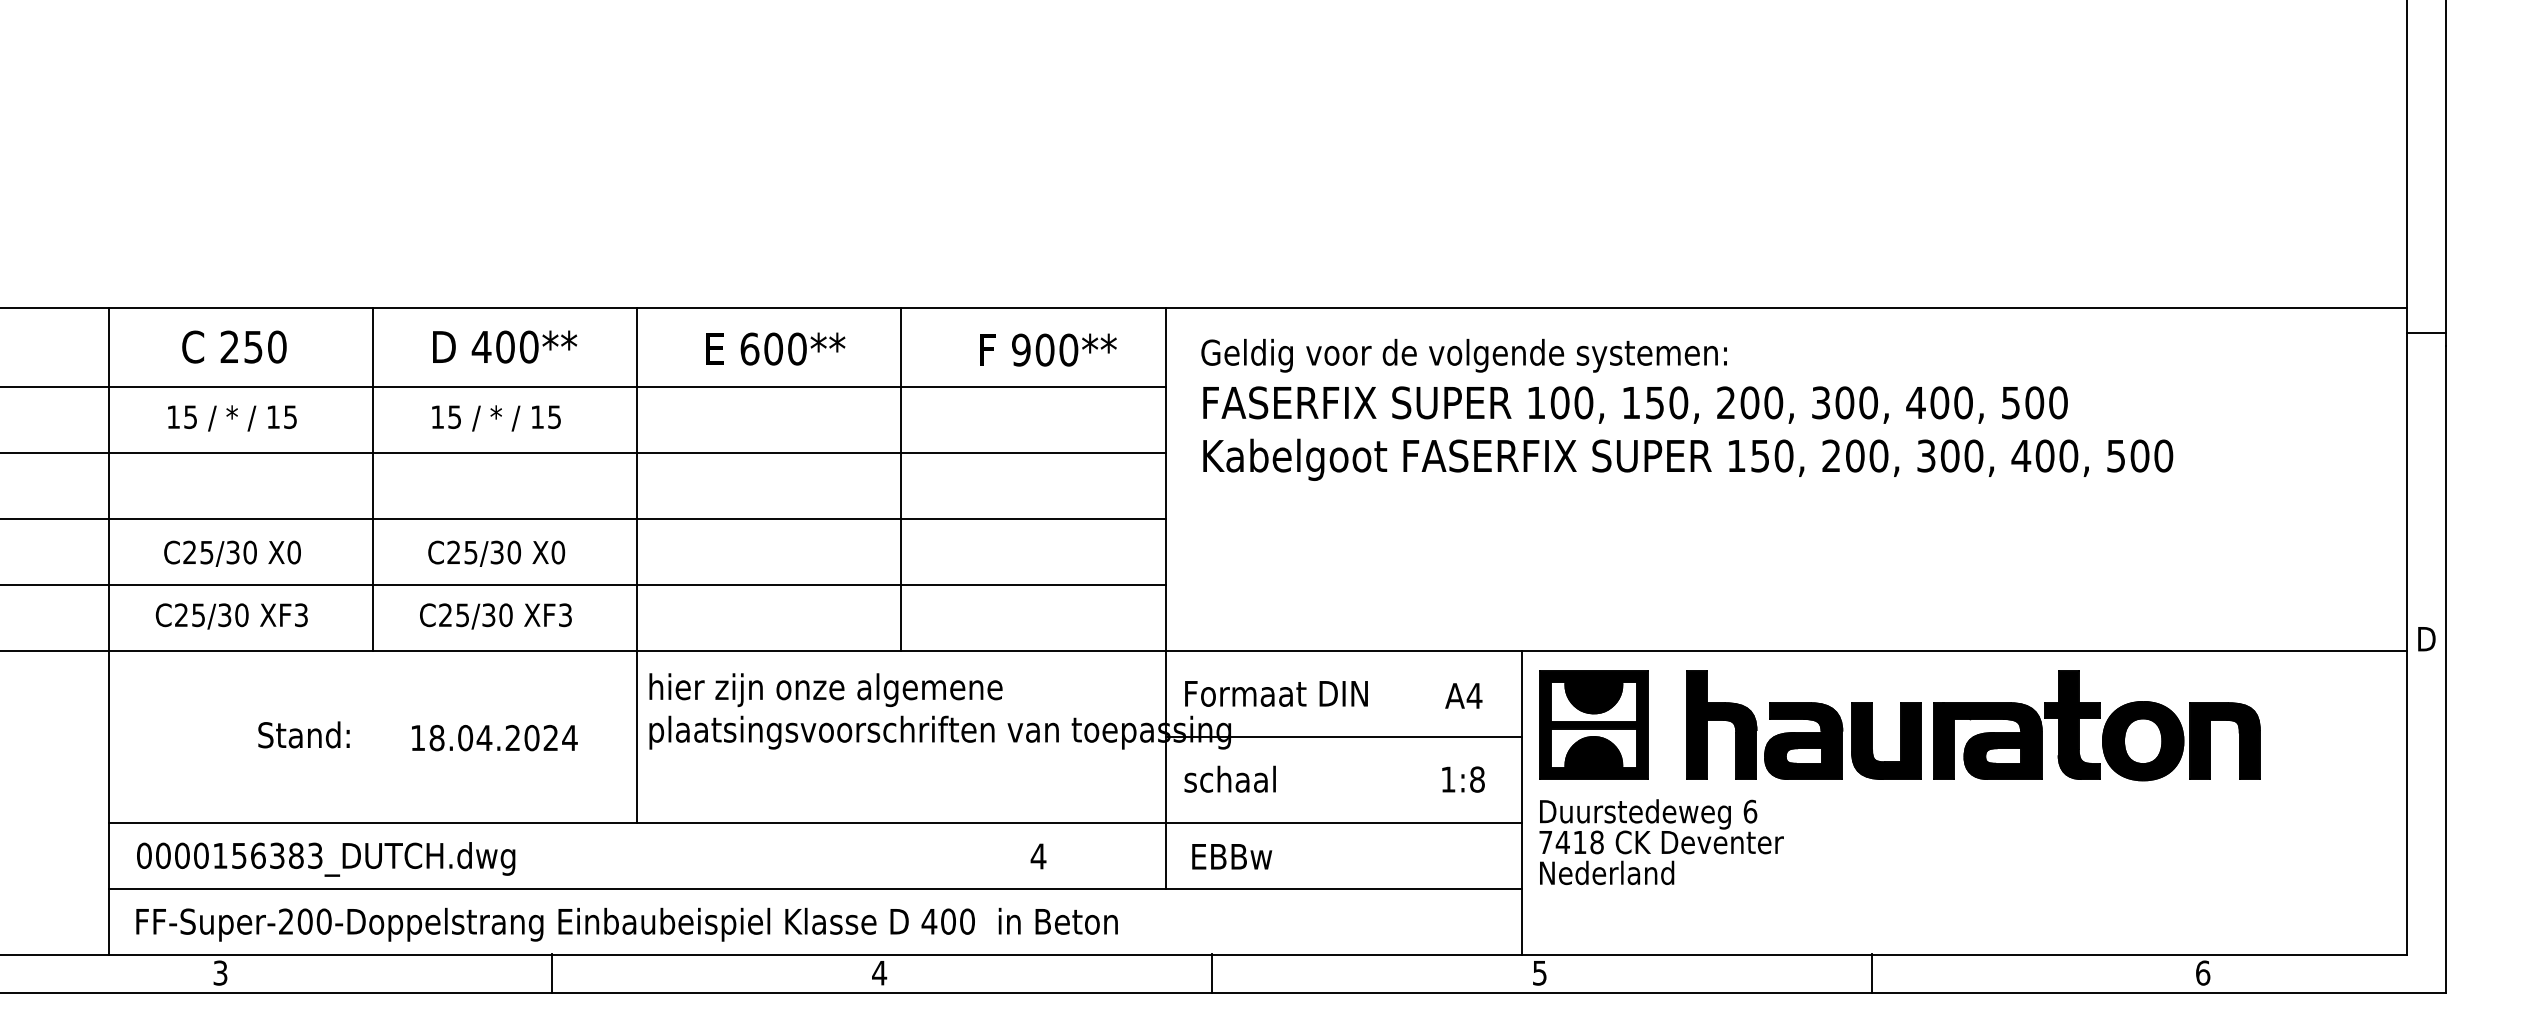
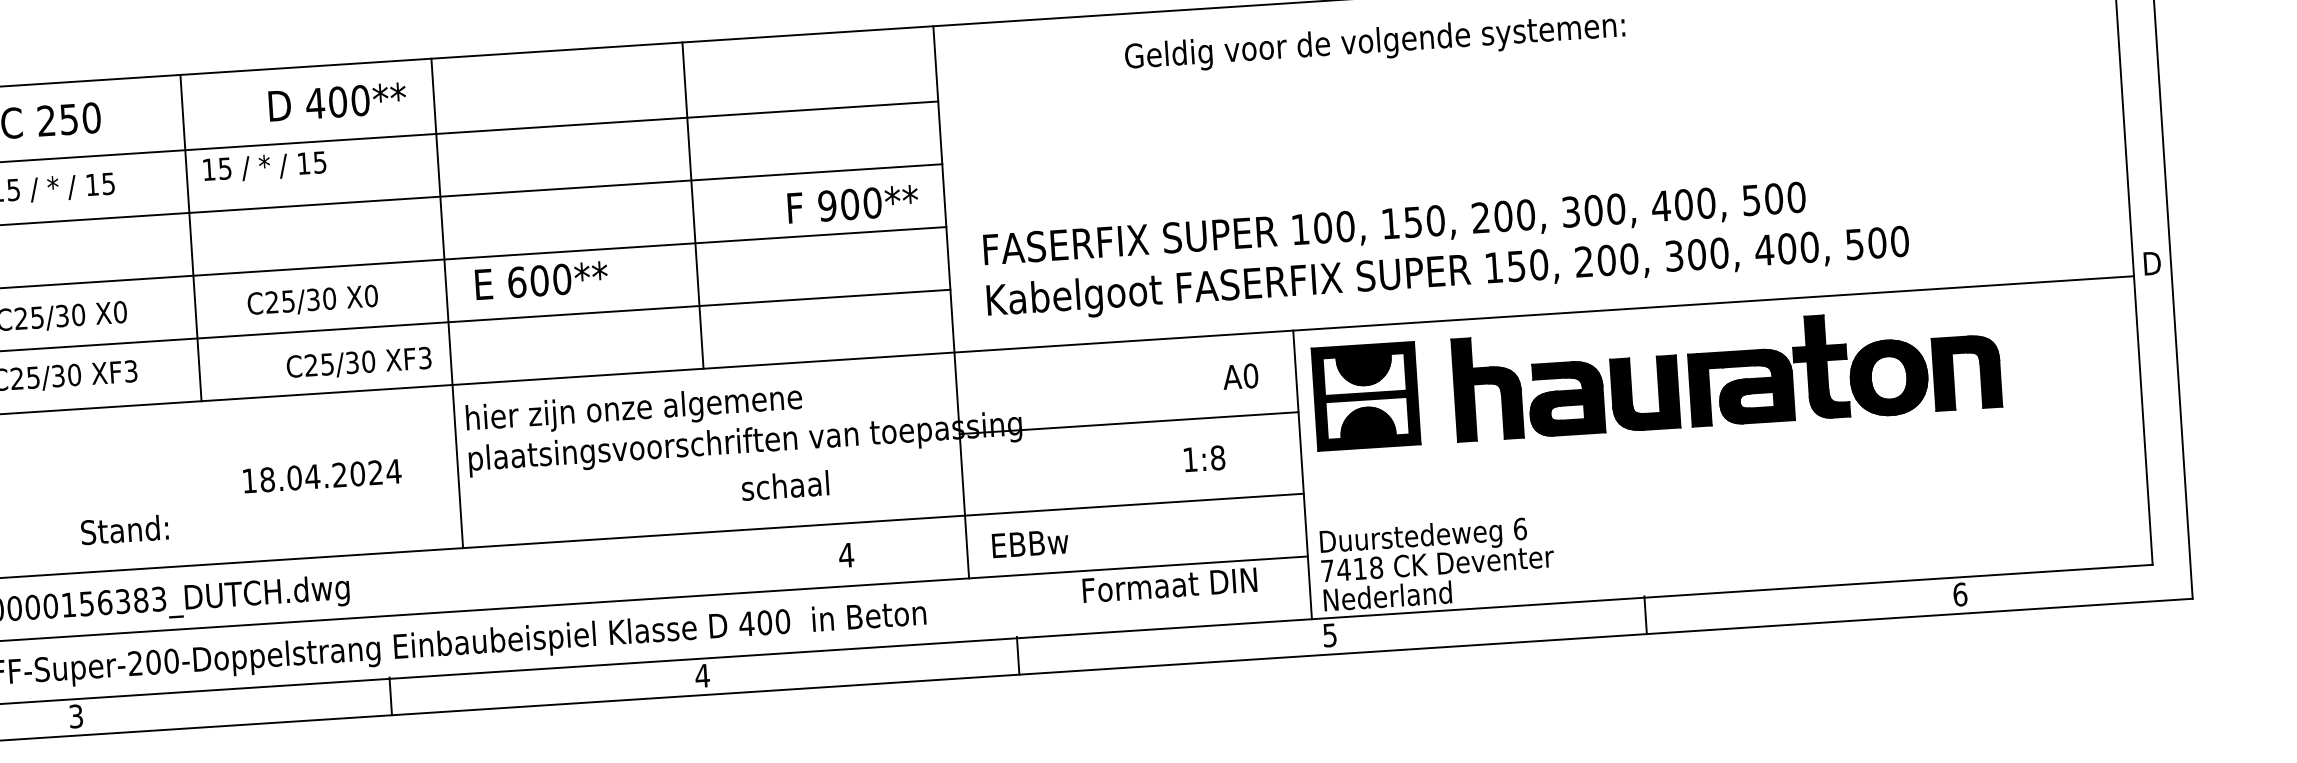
text: (505, 346) -> (337, 101), moved
text: (775, 348) -> (541, 280), moved
text: (1048, 349) -> (853, 203), moved
text: (1463, 355) -> (1374, 43), moved
text: (496, 418) -> (264, 167), moved
text: (1688, 433) -> (1446, 249), moved
text: (495, 616) -> (358, 363), moved
text: (1276, 693) -> (1169, 585), moved
text: (1474, 695) -> (1250, 375), A4 -> A0
text: (303, 734) -> (124, 529), moved
text: (1229, 778) -> (784, 484), moved
text: (1463, 779) -> (1204, 458), moved
text: (1661, 842) -> (1437, 563), moved

